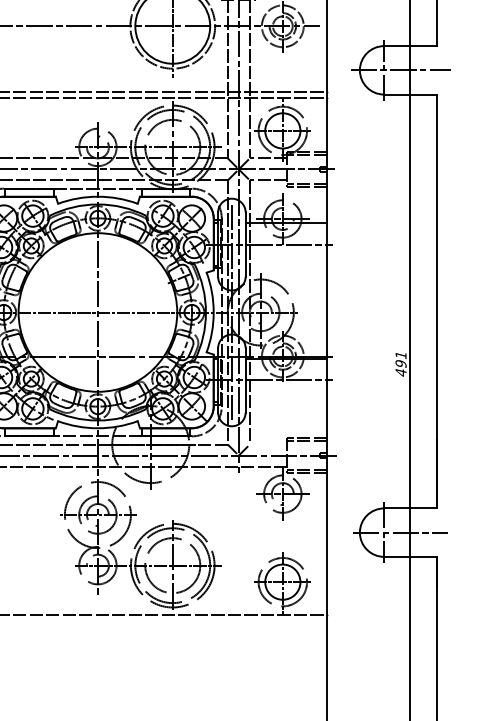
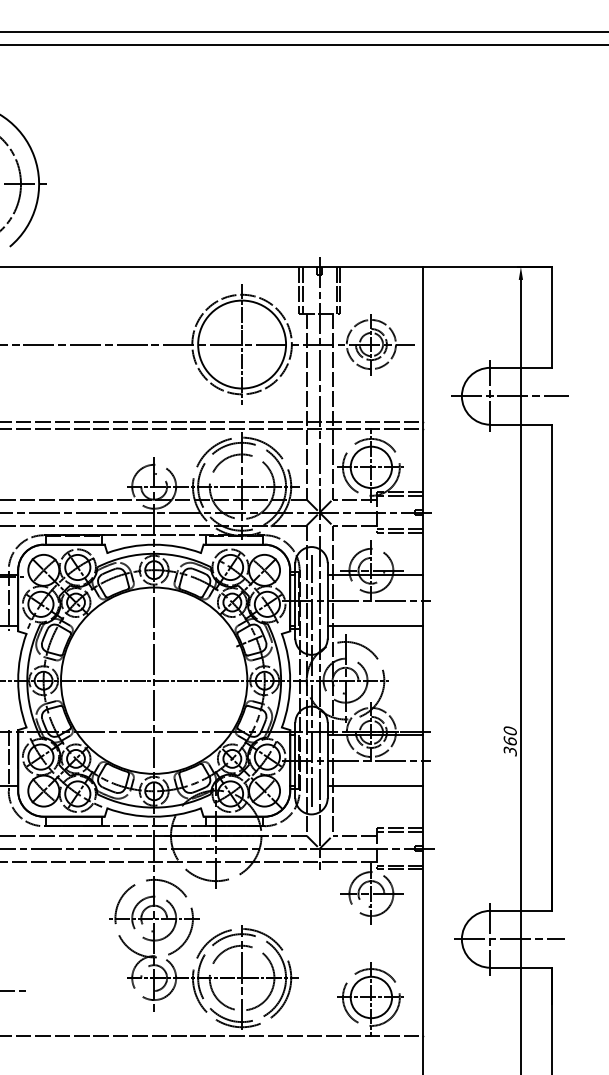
line: (286, 266) -> (375, 626), added
text: (400, 364) -> (509, 741), 491 -> 360
line: (286, 401) -> (375, 785), added
line: (268, 444) -> (354, 835), added

